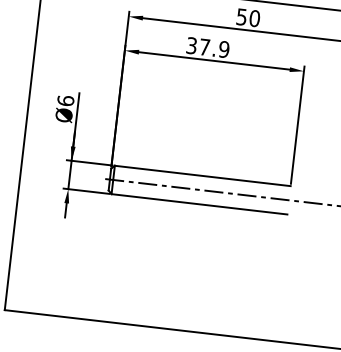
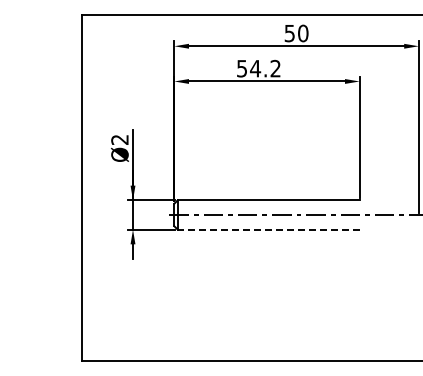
text: (207, 47) -> (258, 68), 37.9 -> 54.2
text: (65, 100) -> (119, 139), Ø6 -> Ø2
line: (199, 204) -> (268, 229), solid -> dashed

